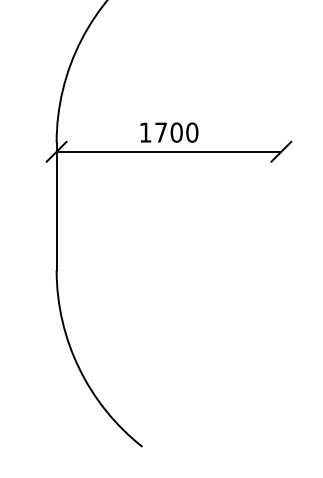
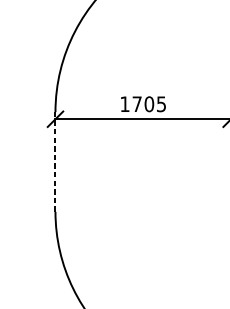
text: (192, 132) -> (161, 104), 1700 -> 1705
line: (56, 206) -> (55, 162), solid -> dashed

